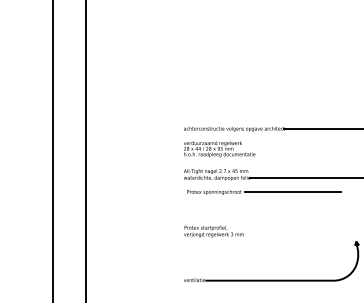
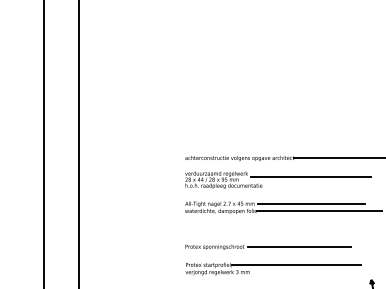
line: (300, 146) -> (311, 177), added
line: (300, 171) -> (311, 204), added
part: (264, 192) -> (269, 247), moved
line: (286, 228) -> (296, 265), added

